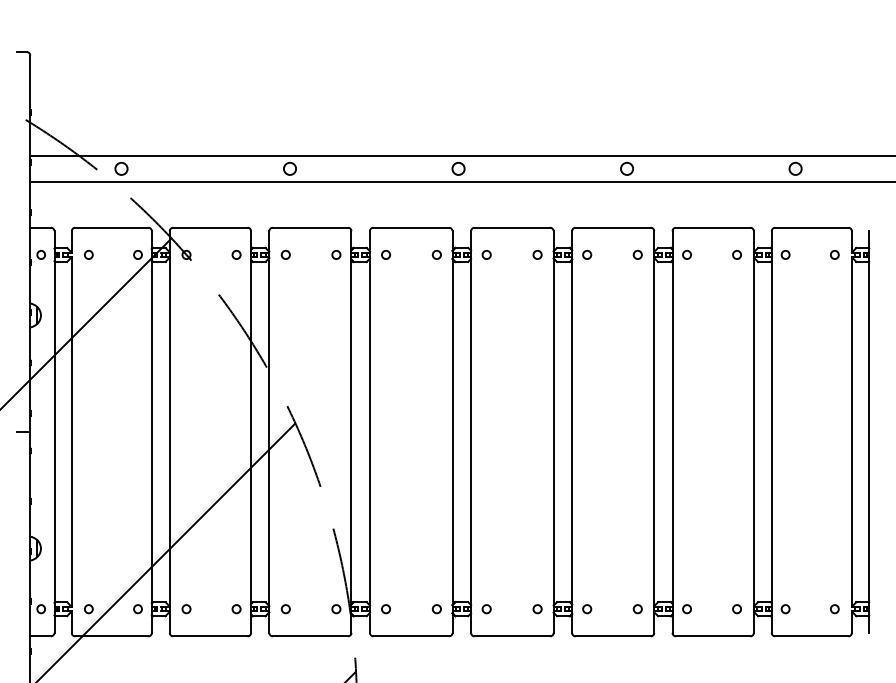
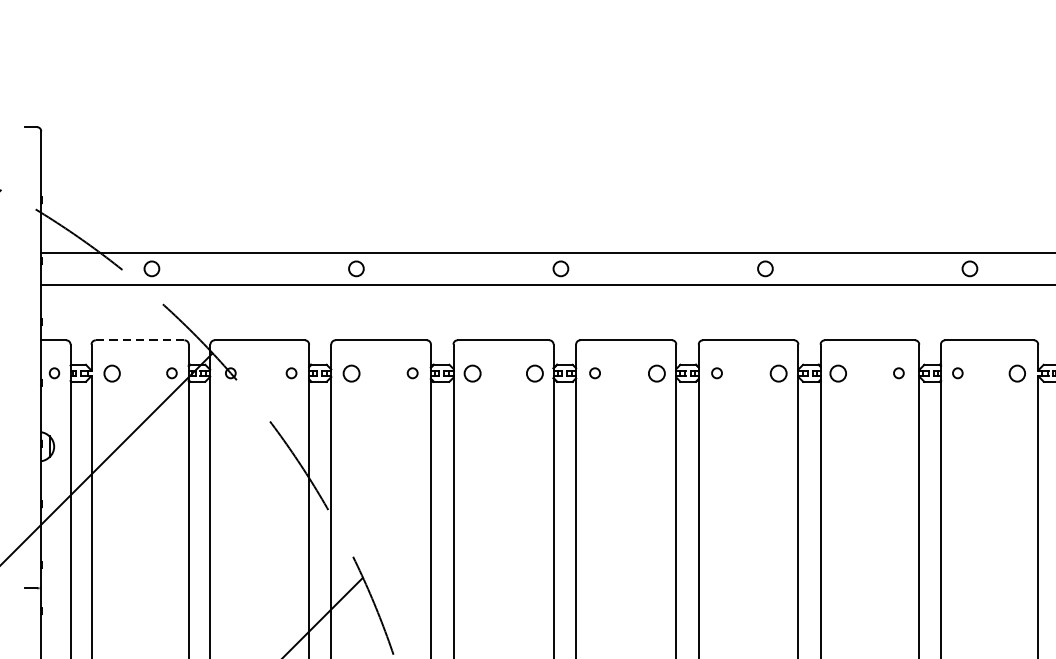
line: (111, 227) -> (139, 339), solid -> dashed
part: (88, 254) -> (111, 372), size x1.6
part: (285, 254) -> (350, 372), size x1.6
part: (386, 254) -> (473, 372), size x1.6
part: (436, 254) -> (534, 372), size x1.6
part: (537, 254) -> (656, 372), size x1.6
part: (637, 254) -> (778, 372), size x1.6
part: (686, 254) -> (837, 372), size x1.6
part: (834, 254) -> (1017, 372), size x1.6

